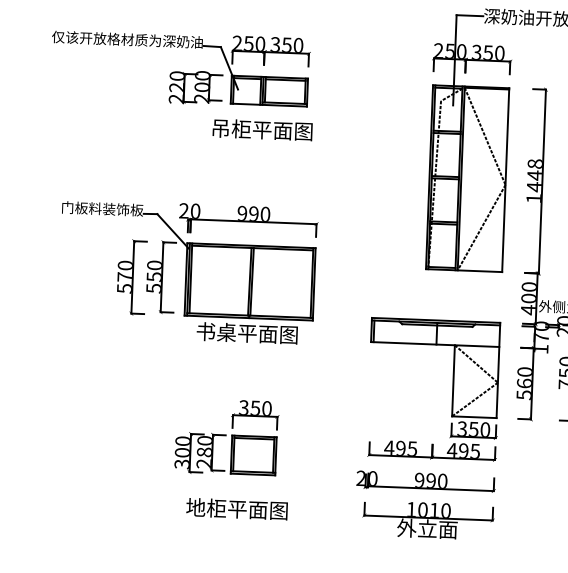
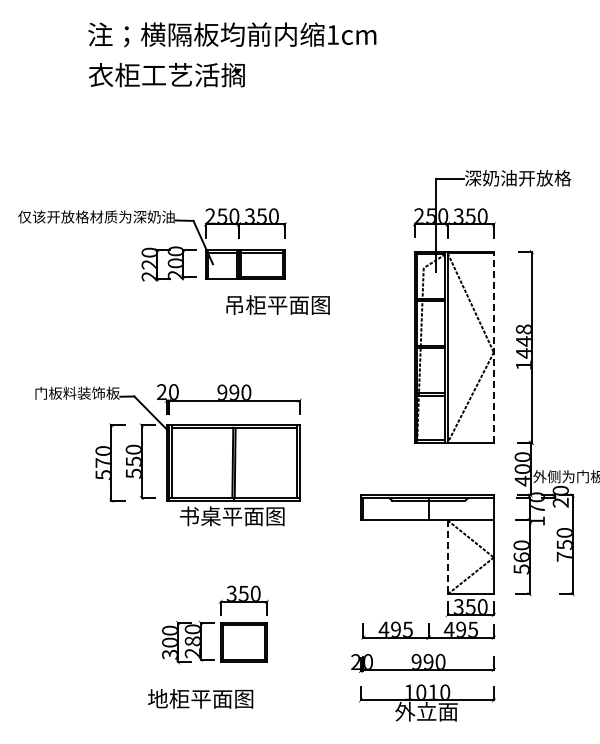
text: (262, 129) -> (277, 304), moved
line: (505, 179) -> (493, 346), solid -> dashed
line: (453, 380) -> (447, 557), solid -> dashed
text: (236, 508) -> (200, 698), moved

